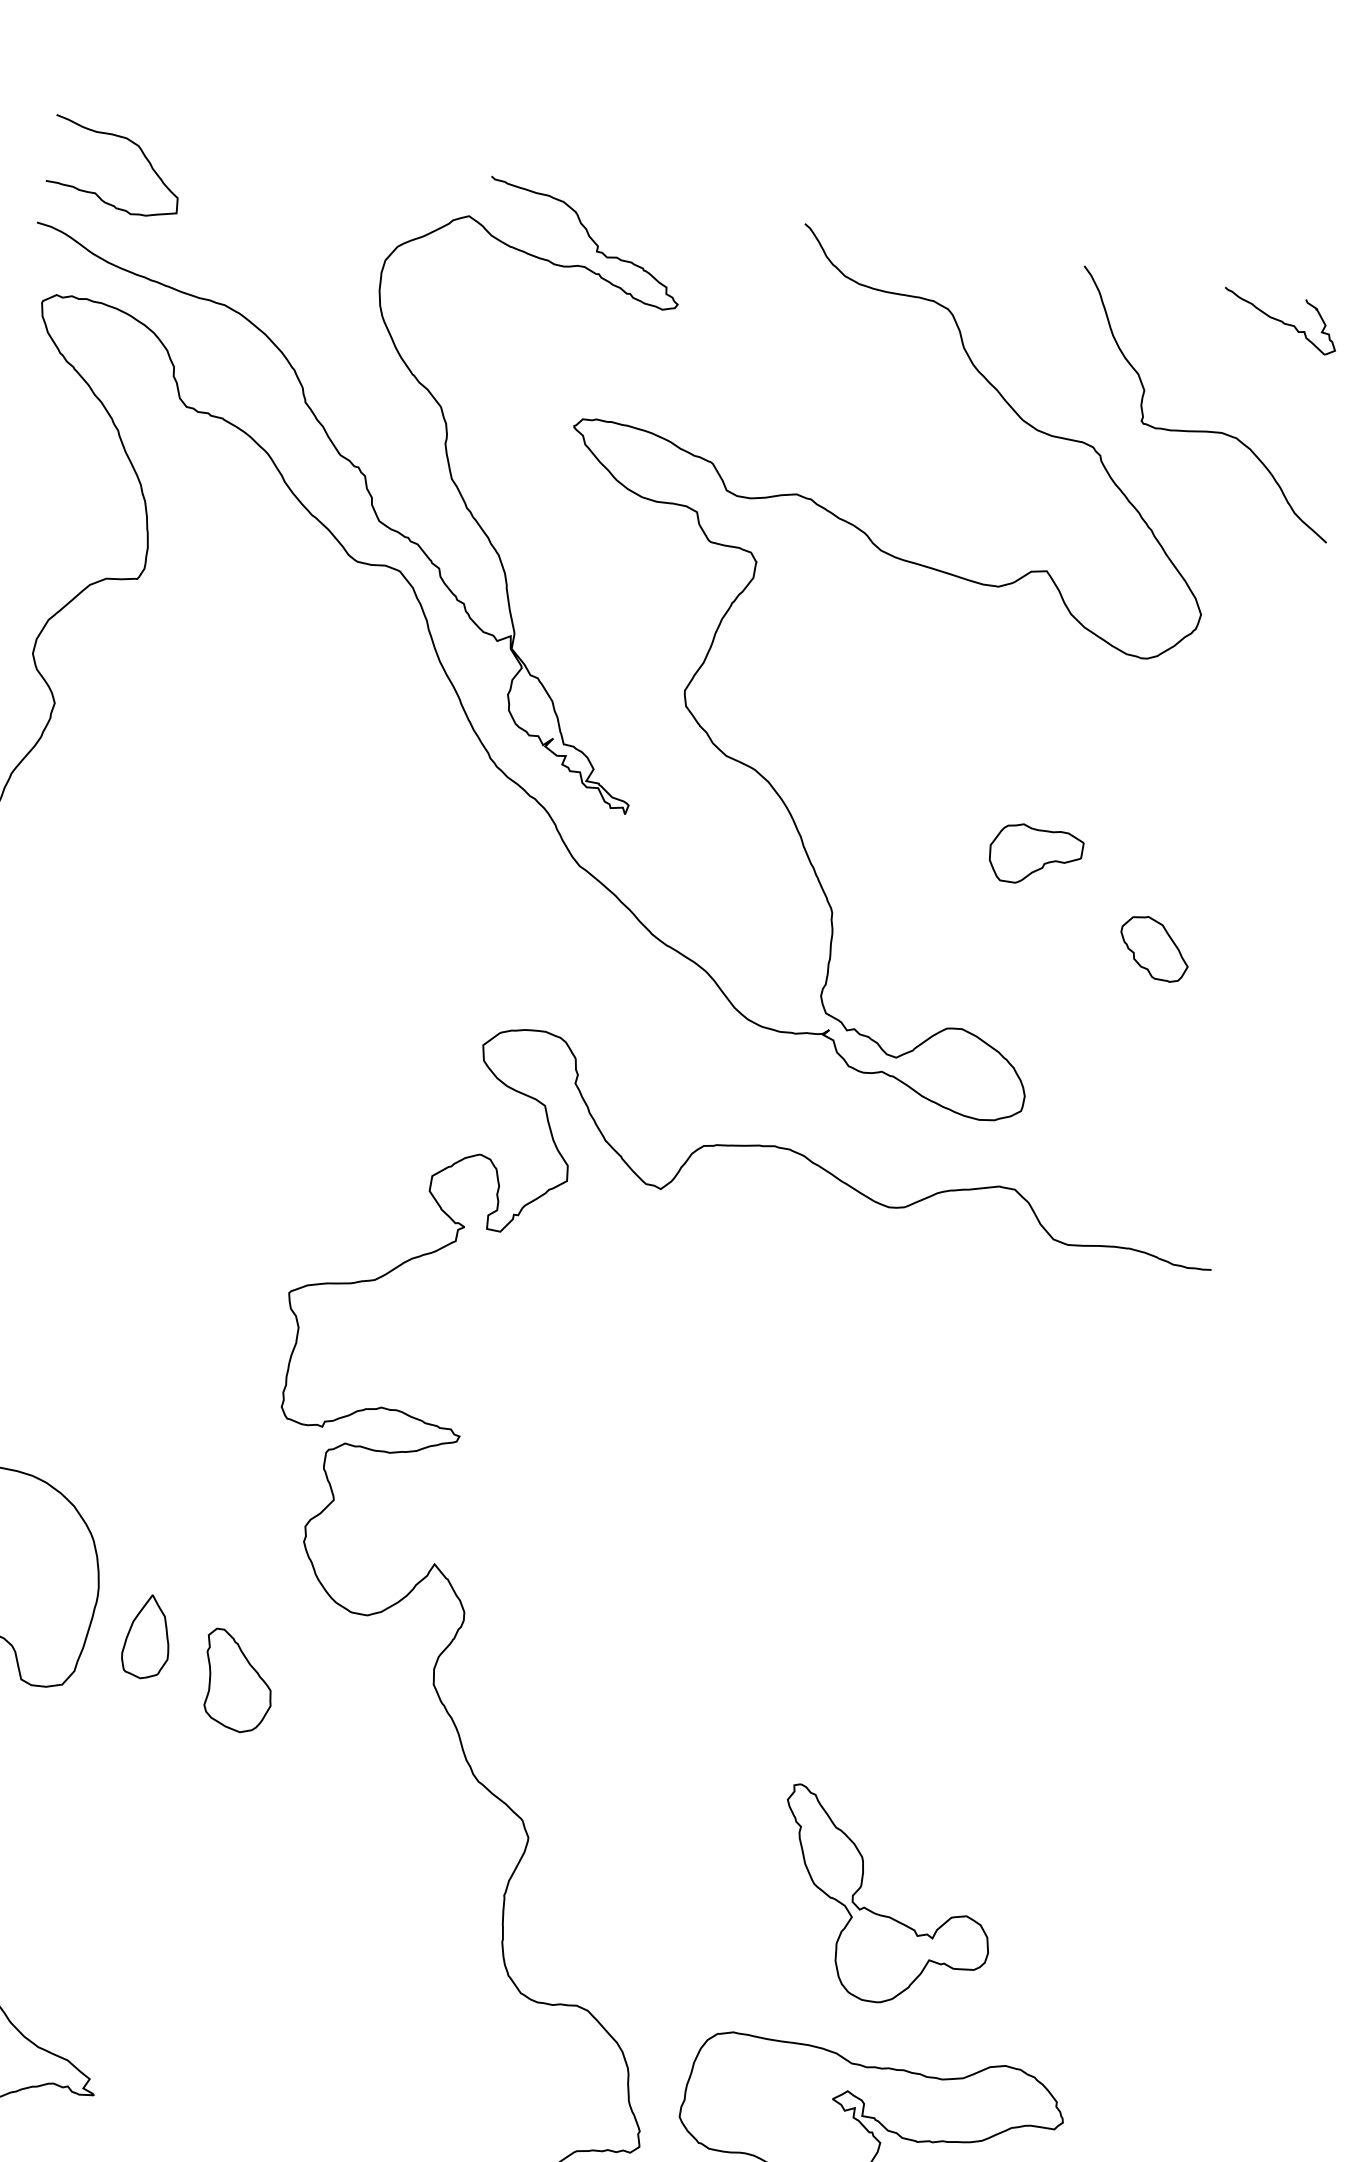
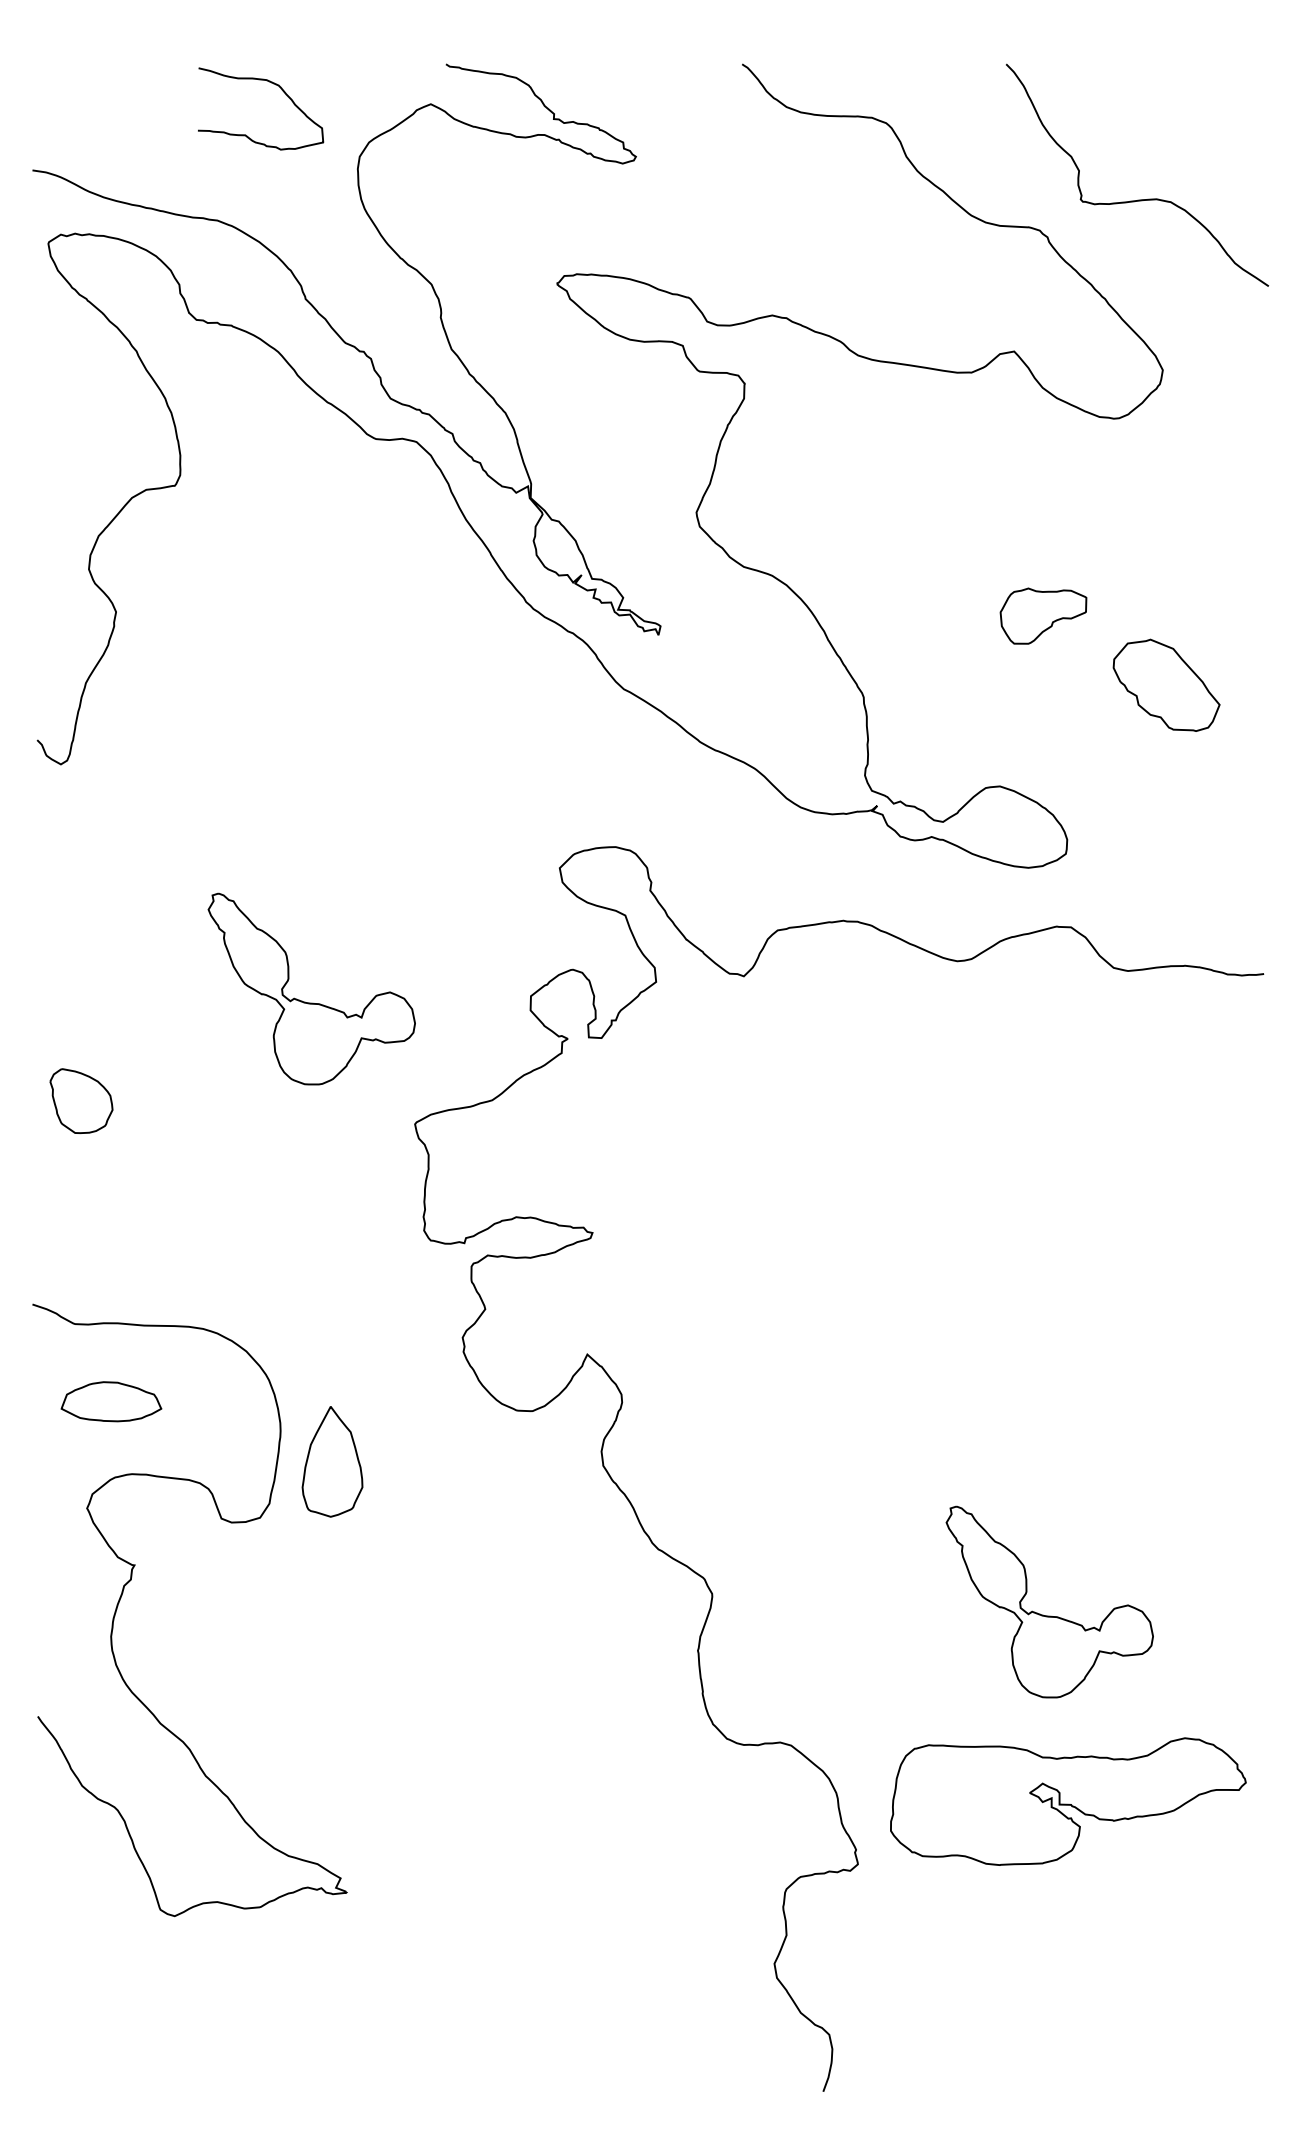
curve: (133, 144) -> (273, 84), moved
curve: (1279, 321) -> (1194, 88), removed
part: (1154, 947) -> (1166, 684), size x1.6
part: (199, 1147) -> (311, 1002), added
part: (147, 1636) -> (332, 1461), size x1.4
part: (237, 1681) -> (421, 1490), removed

